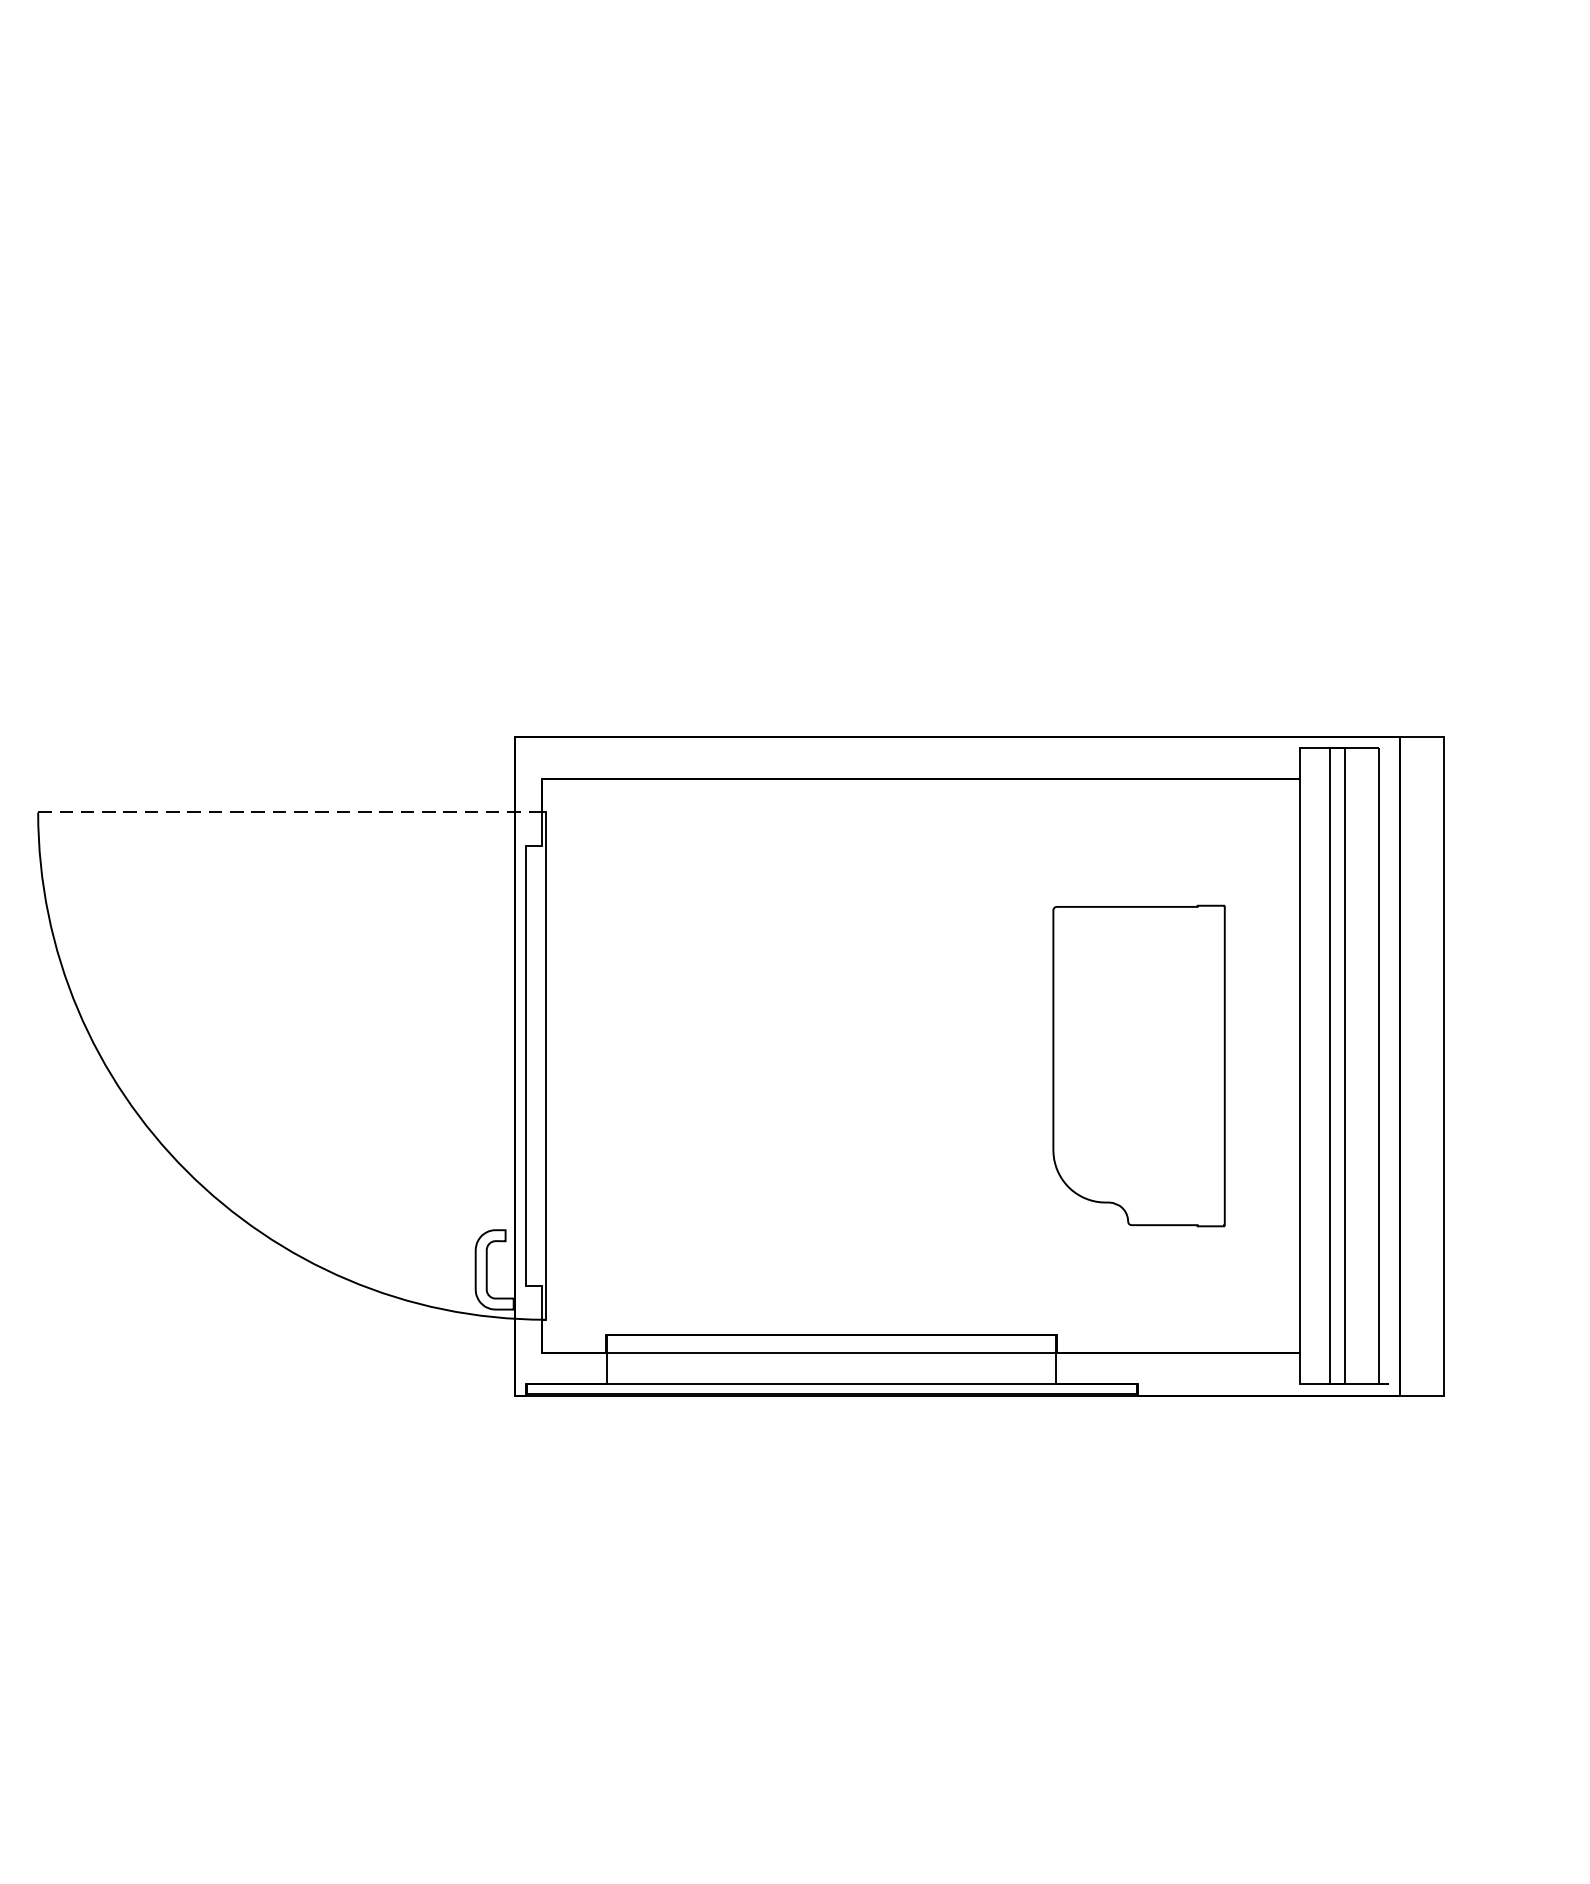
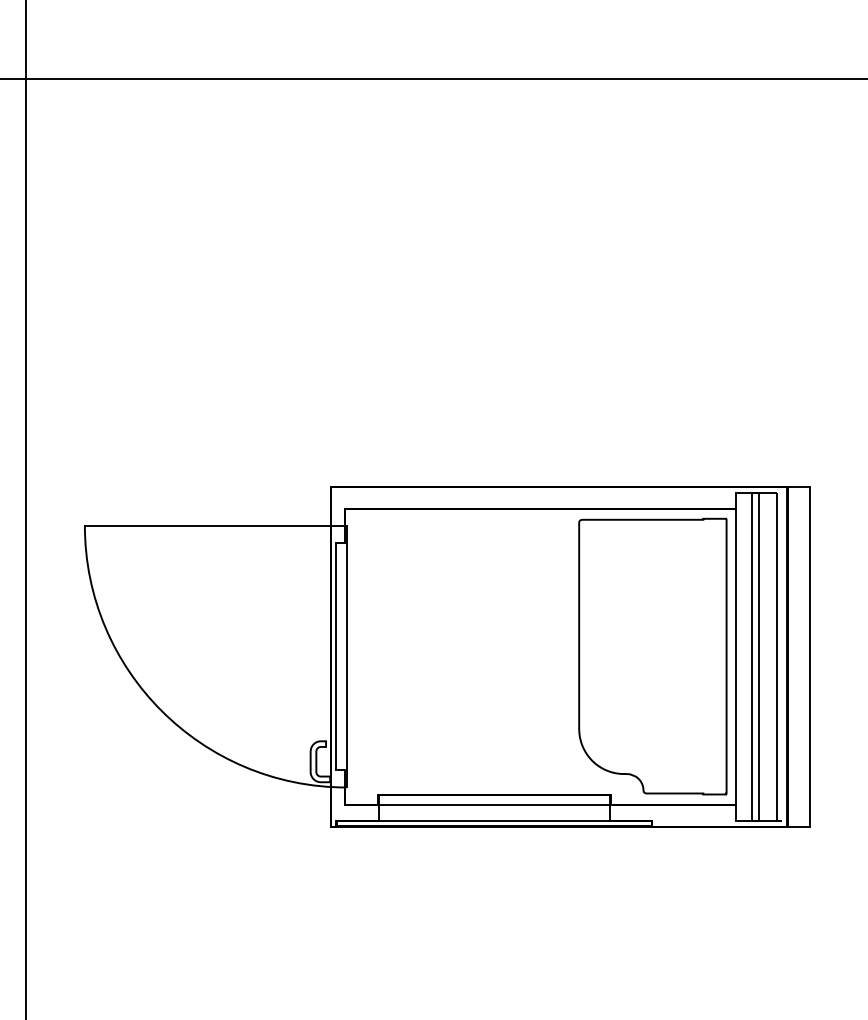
line: (289, 811) -> (214, 525), dashed -> solid
part: (1138, 1065) -> (652, 656), size x1.67

